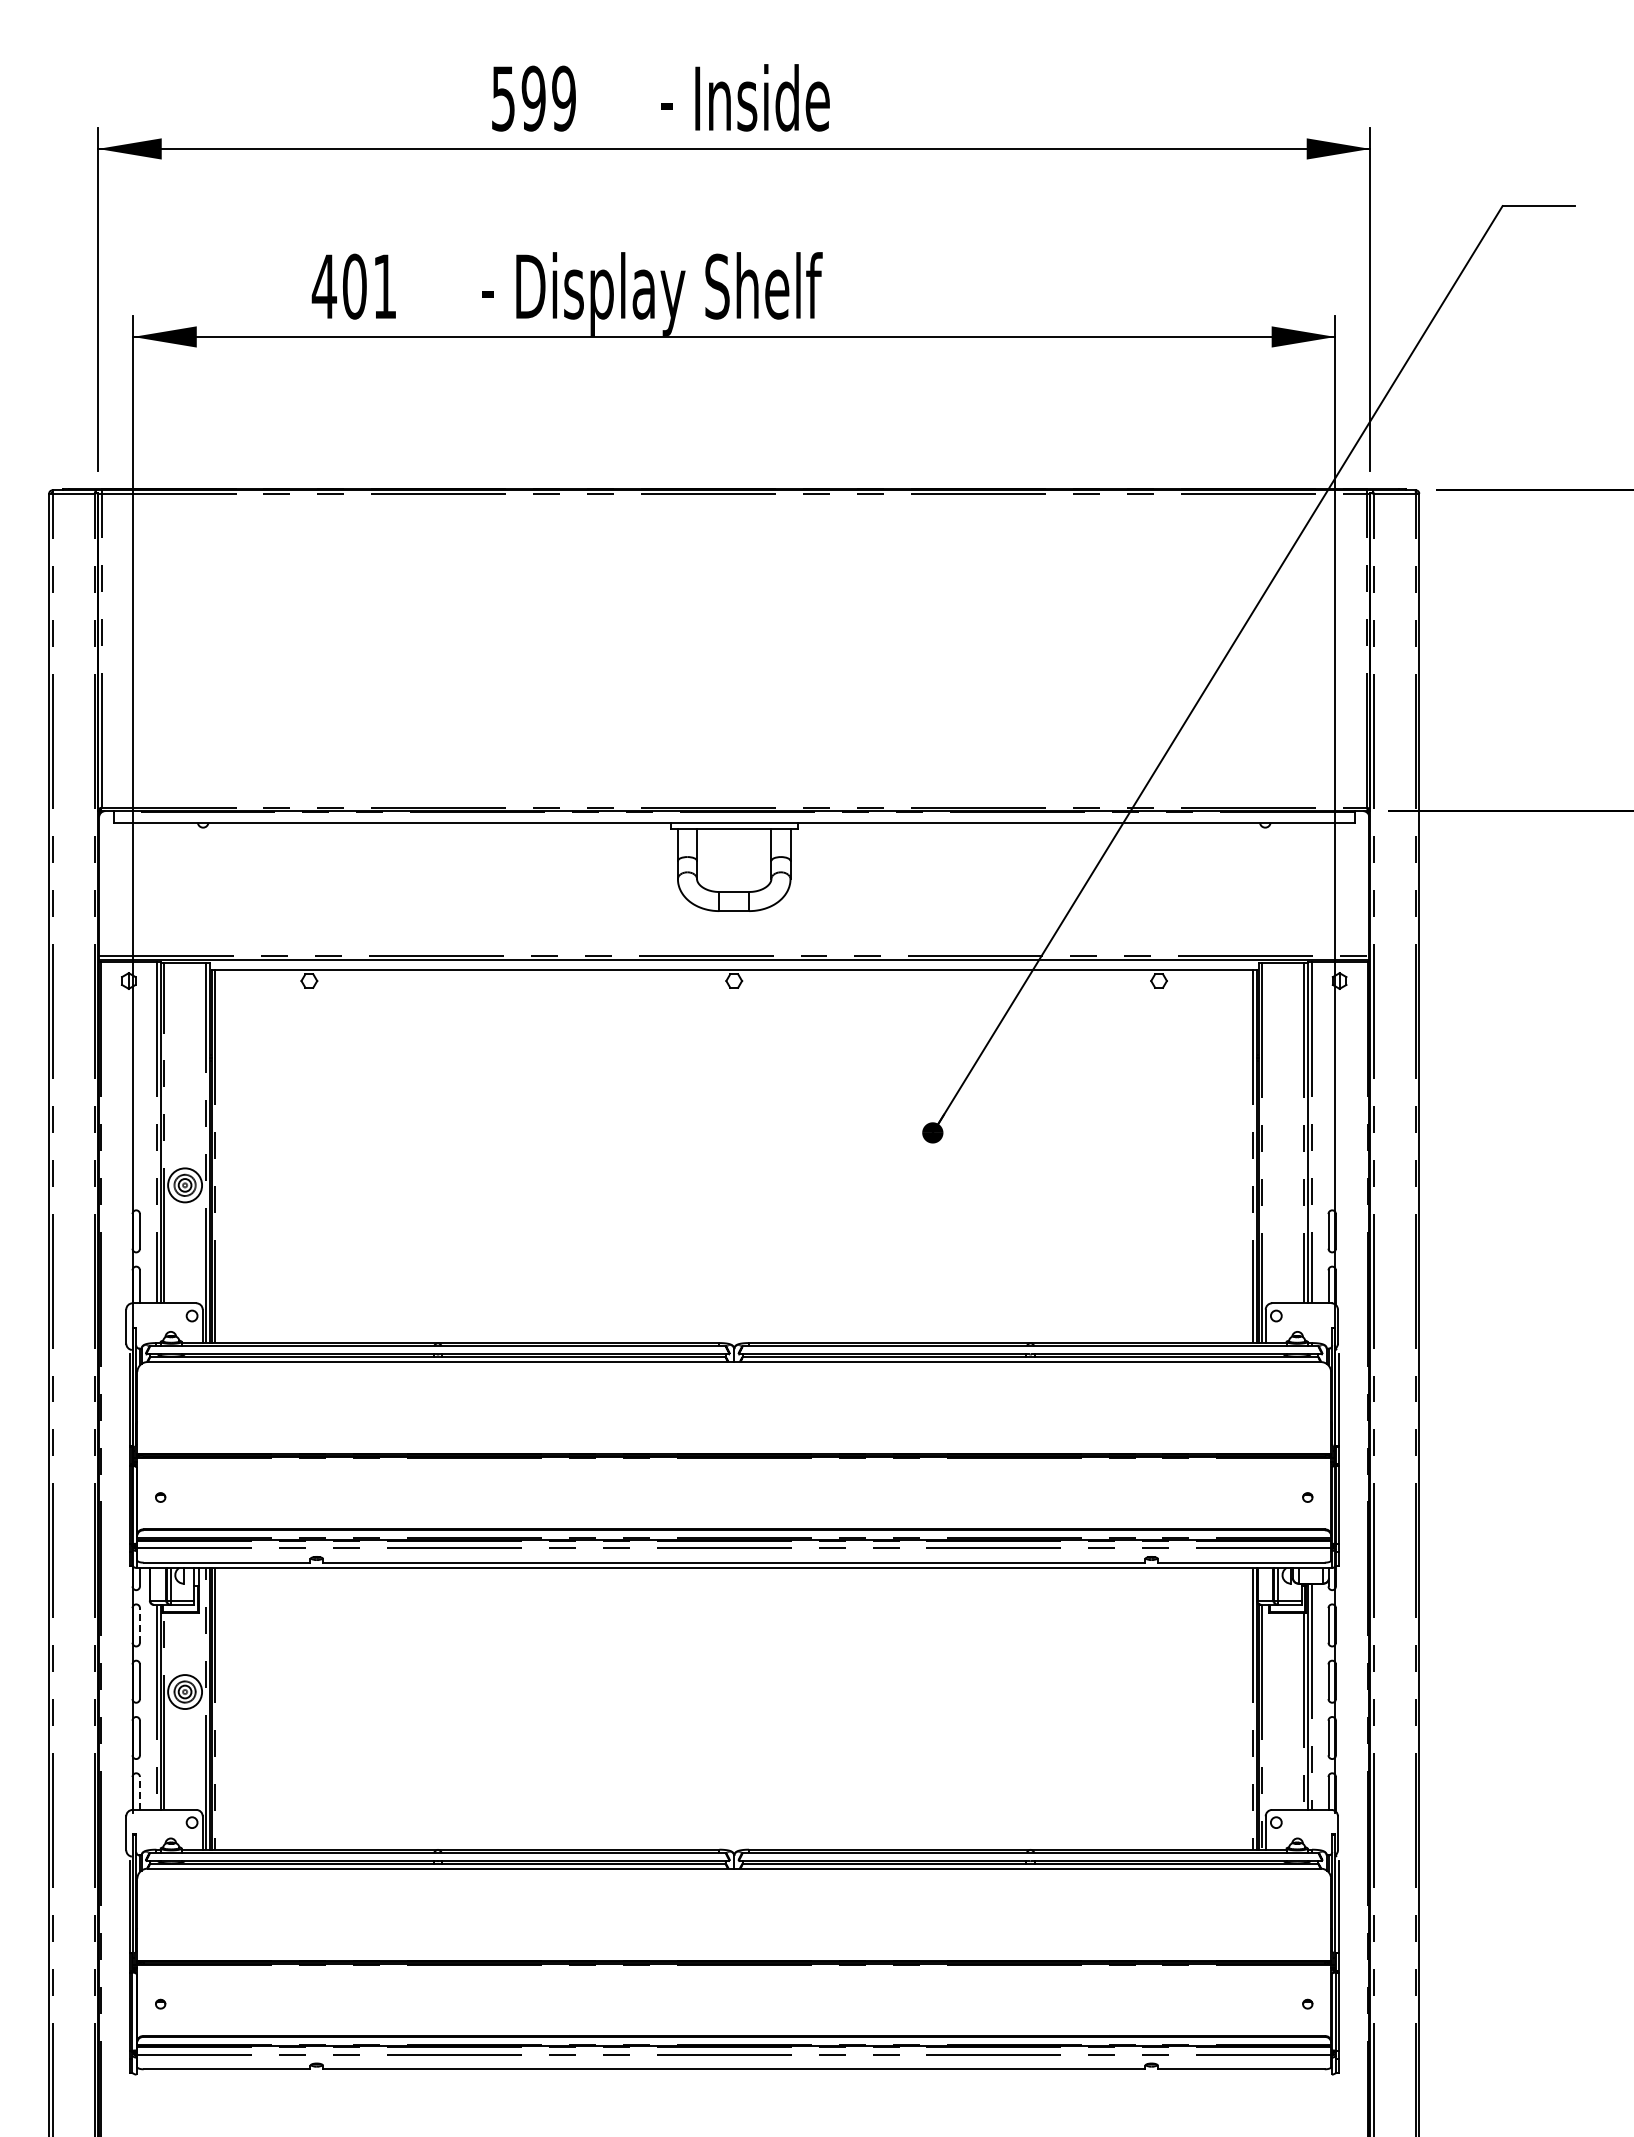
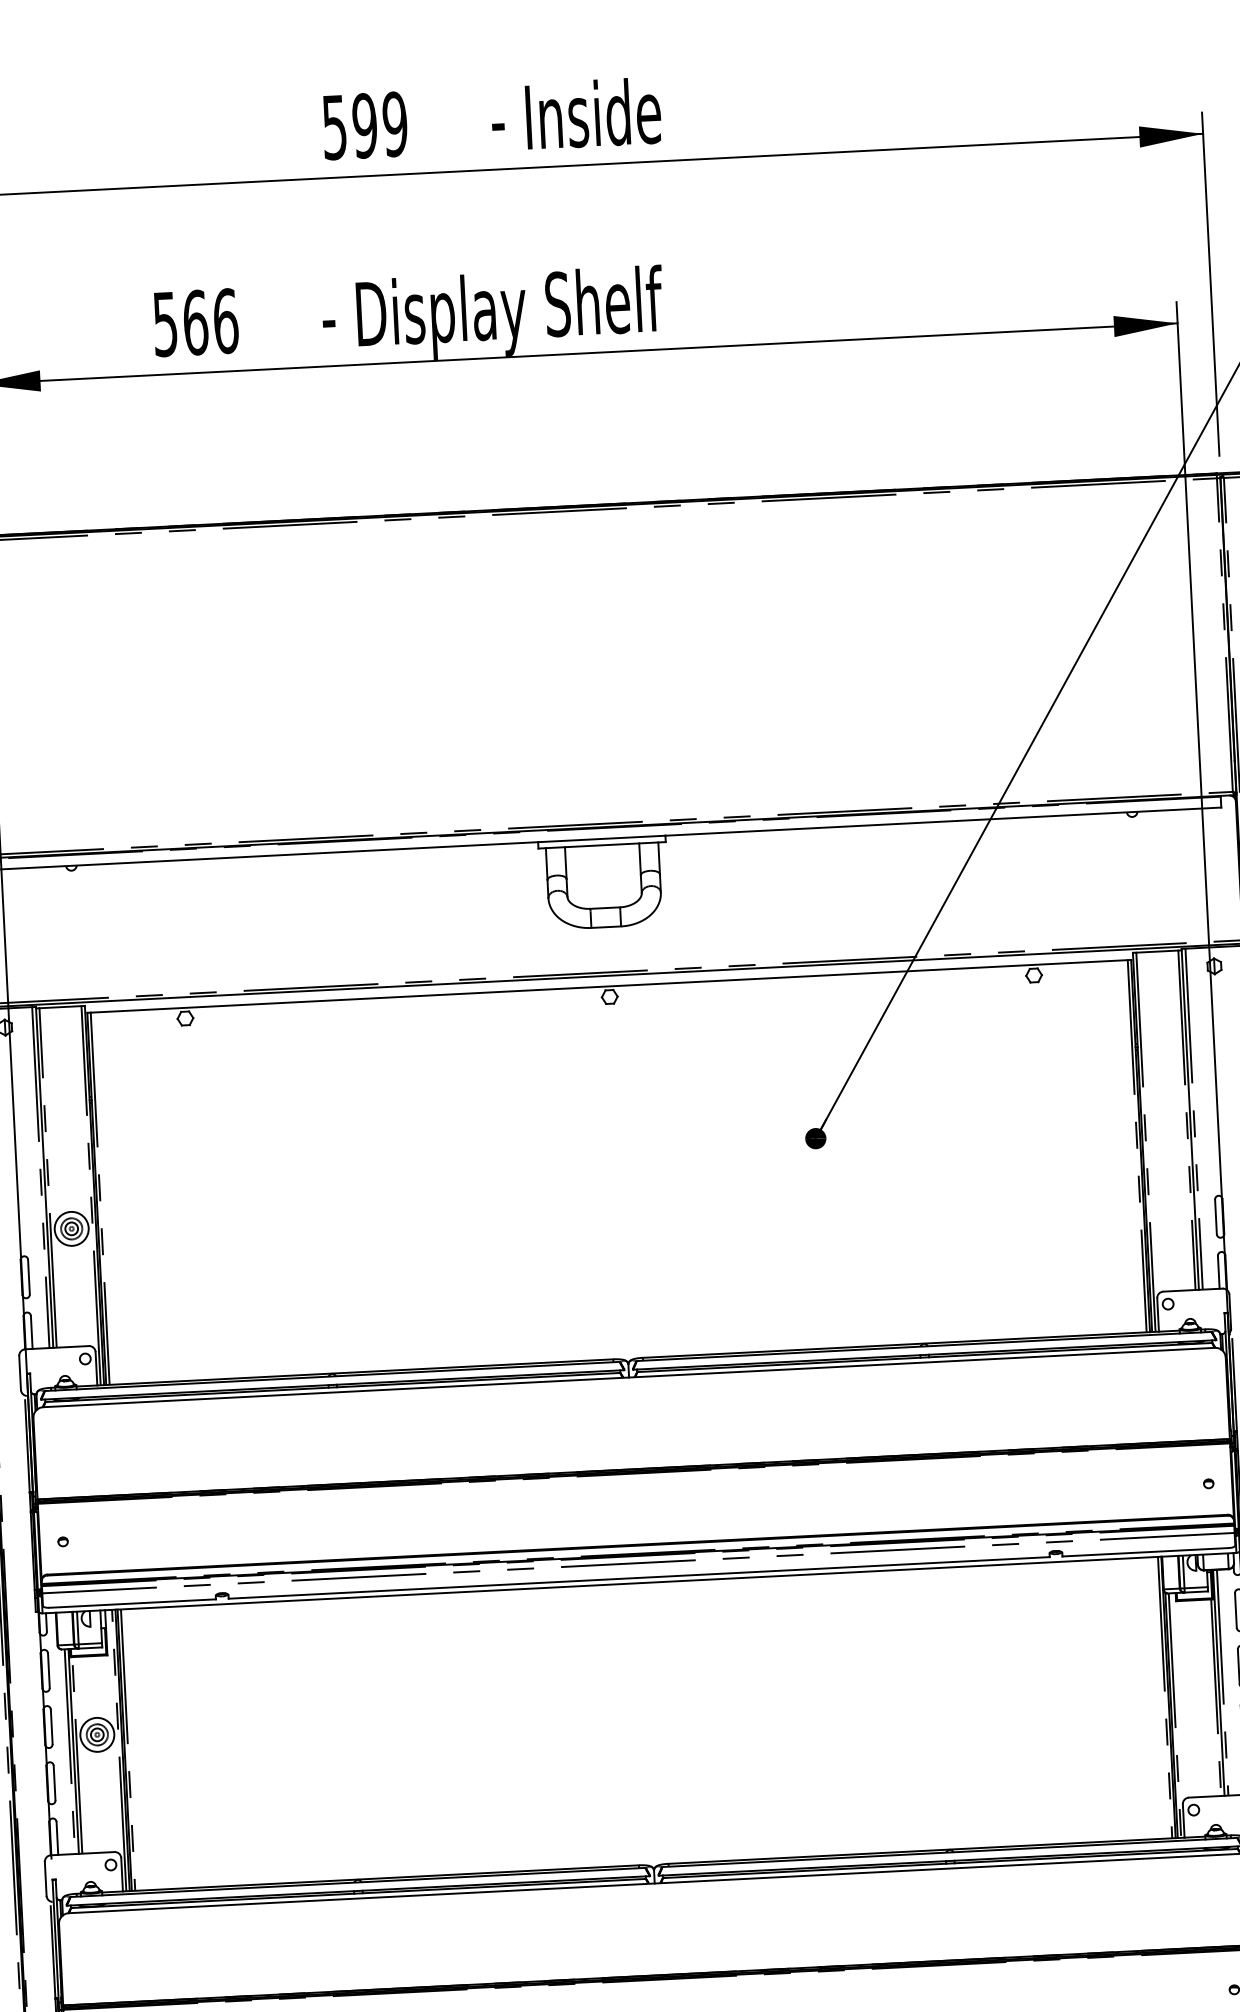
text: (354, 286) -> (195, 322), 401 -> 566
line: (139, 1624) -> (48, 1669), dashed -> solid
line: (139, 1792) -> (56, 1837), dashed -> solid

